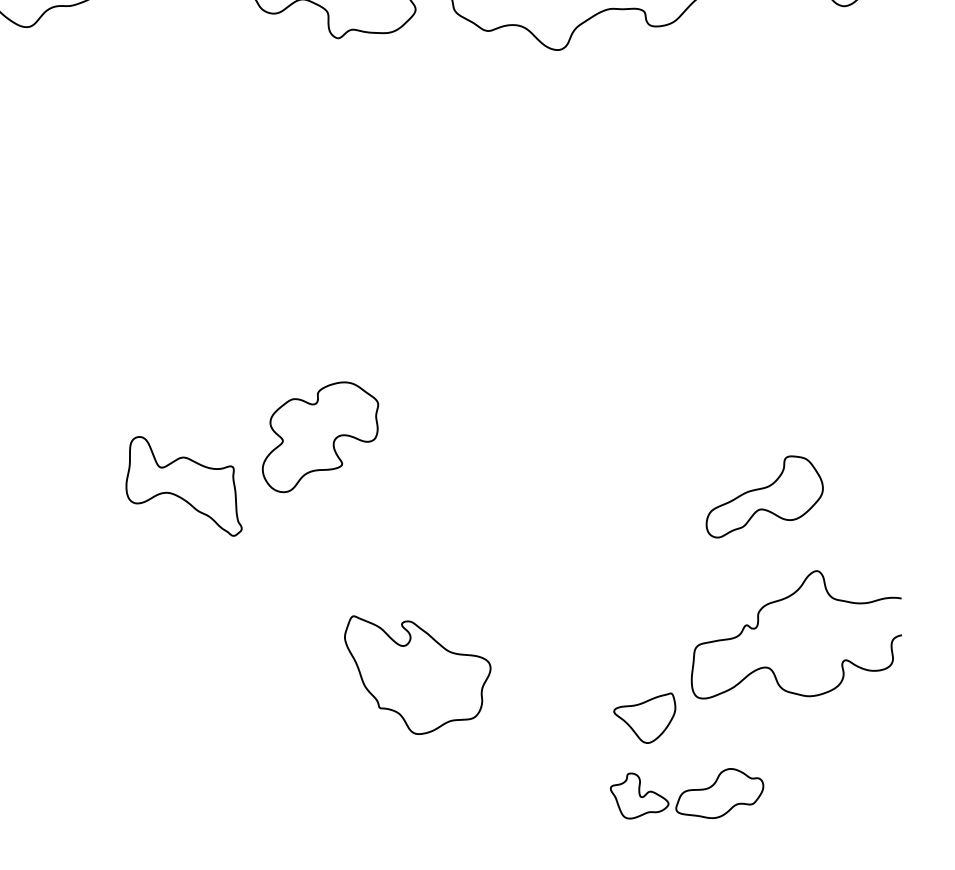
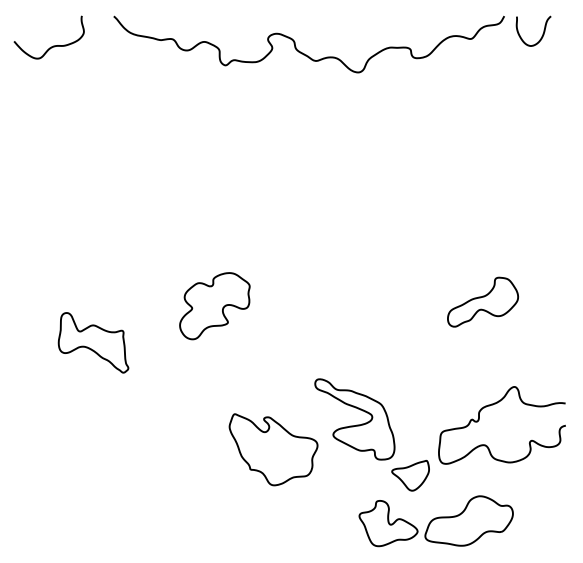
part: (183, 485) -> (93, 342), moved
part: (763, 495) -> (482, 301), moved
part: (551, 625) -> (354, 419), added
part: (686, 794) -> (435, 521), size x1.67

